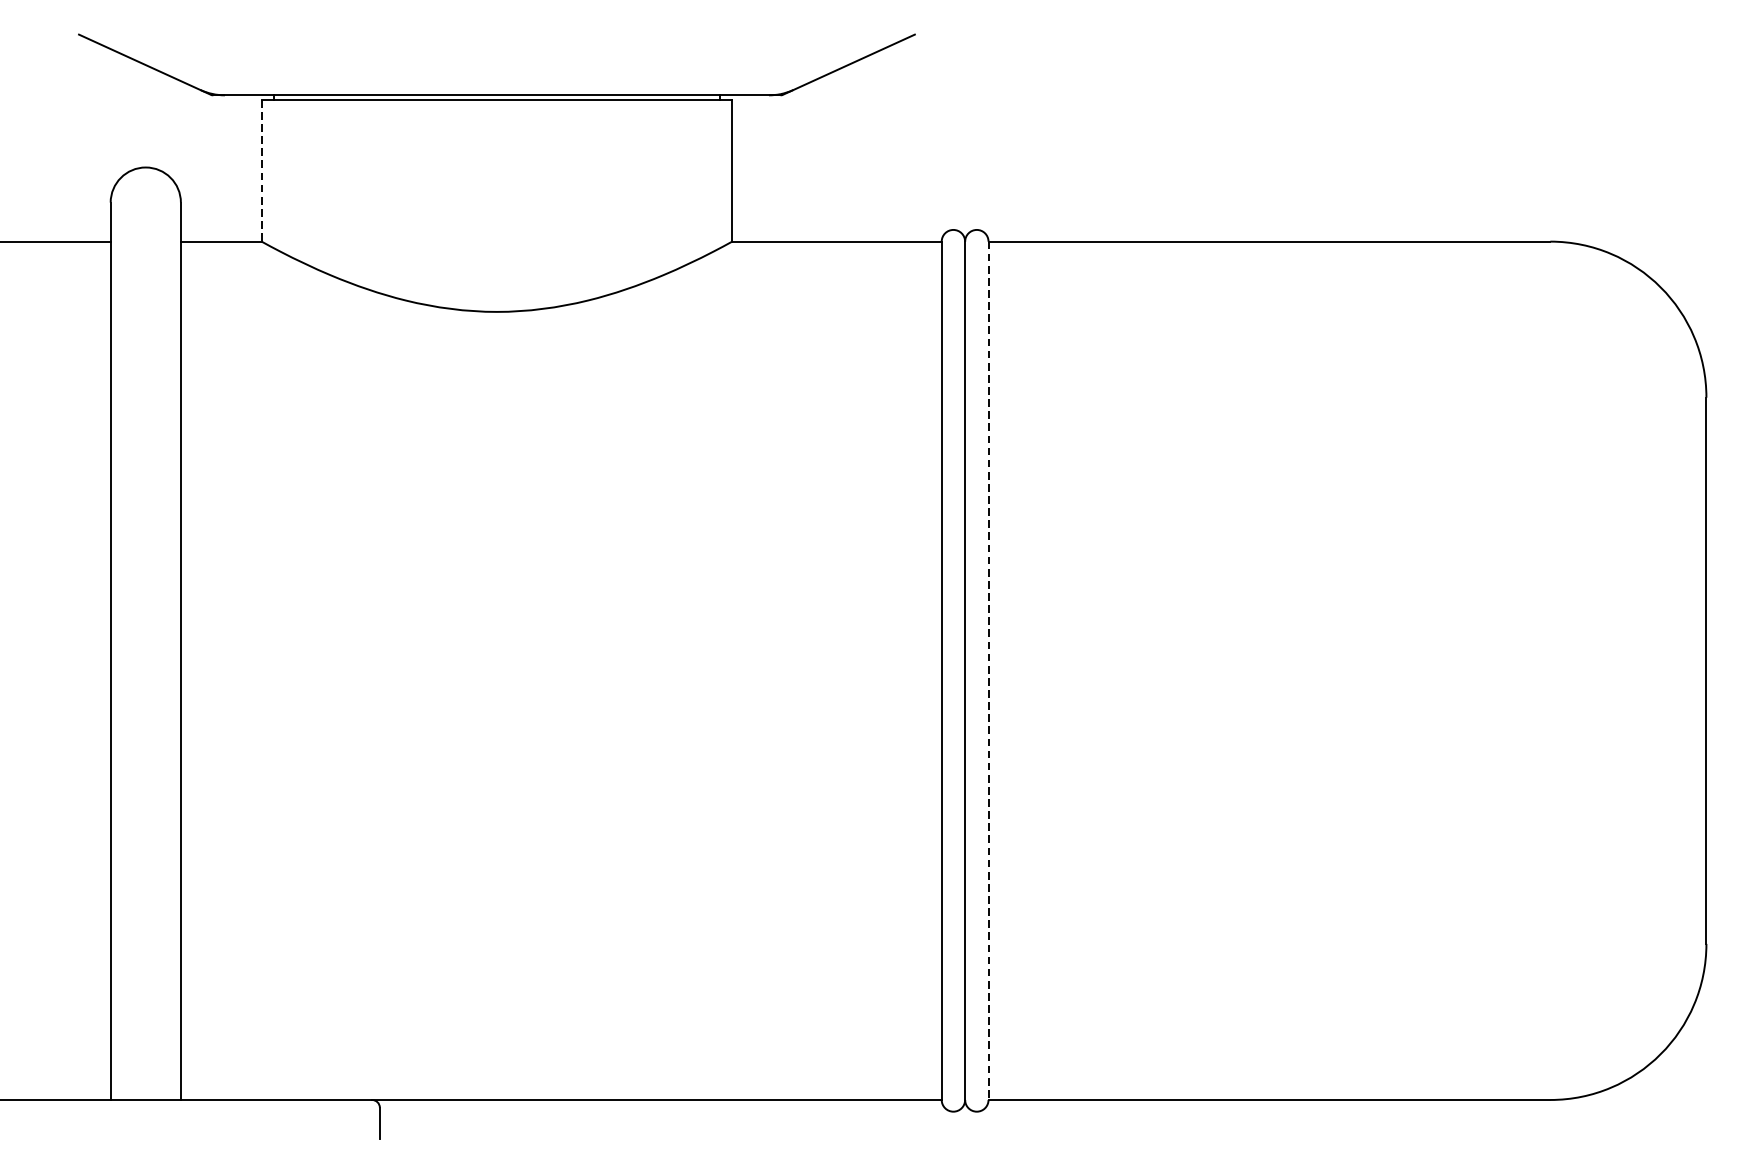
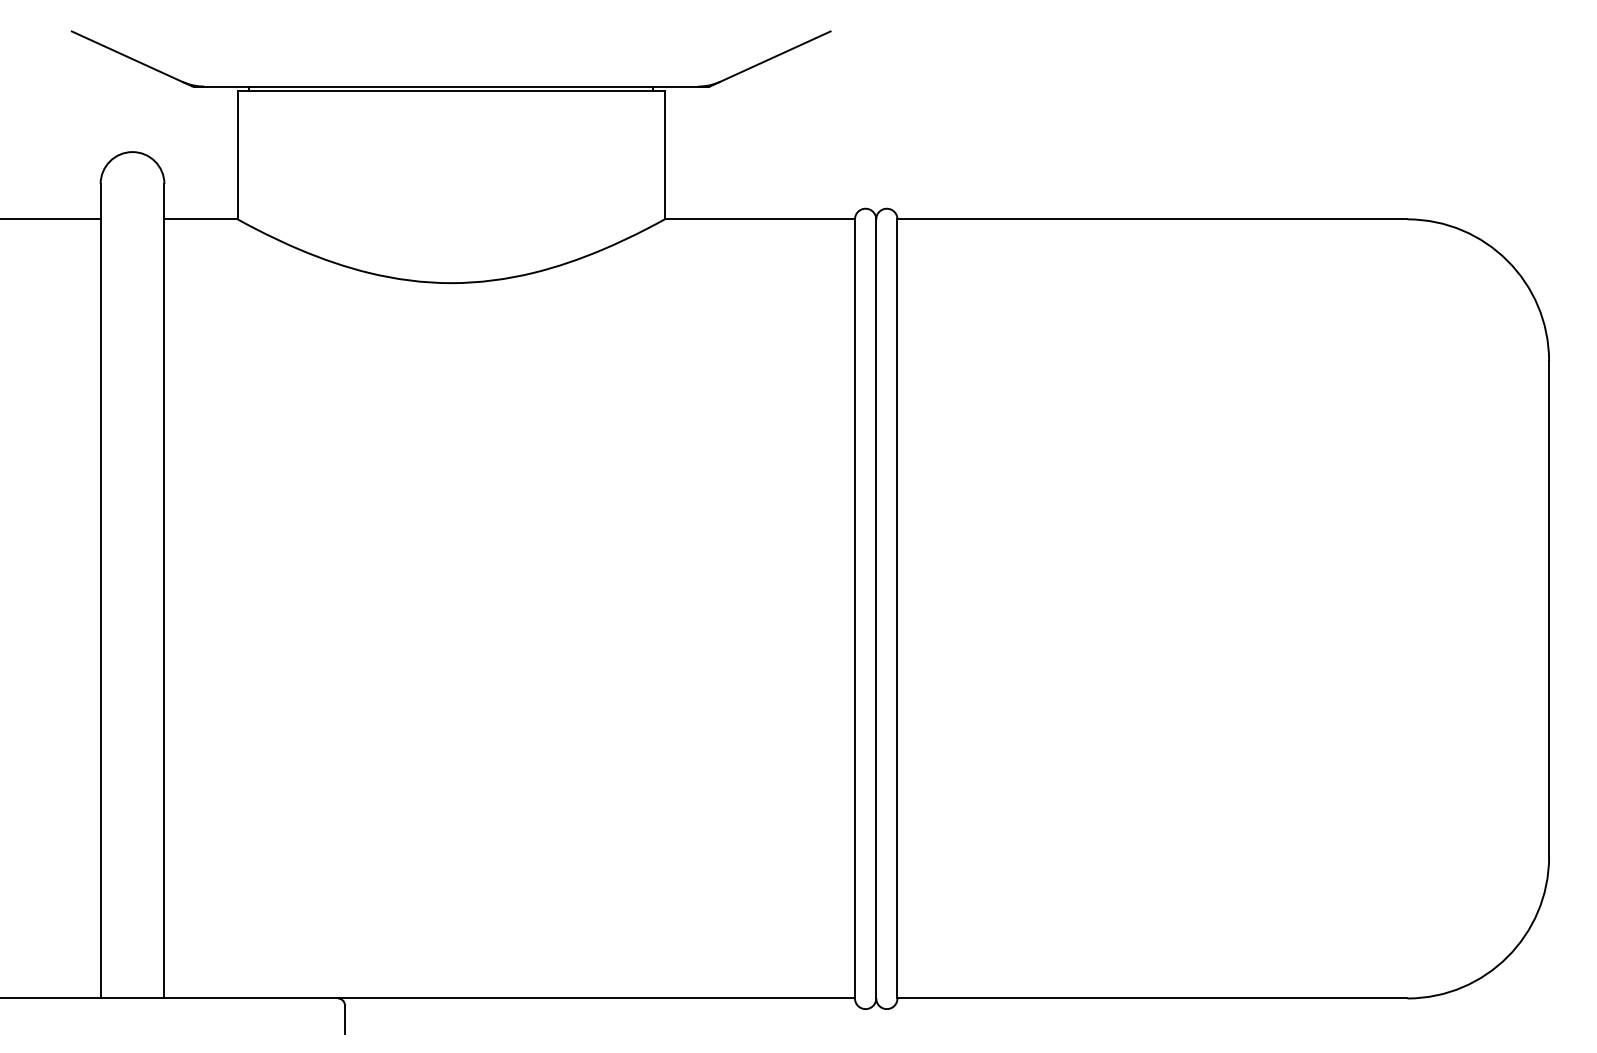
line: (261, 171) -> (237, 155), dashed -> solid
line: (988, 670) -> (897, 608), dashed -> solid

